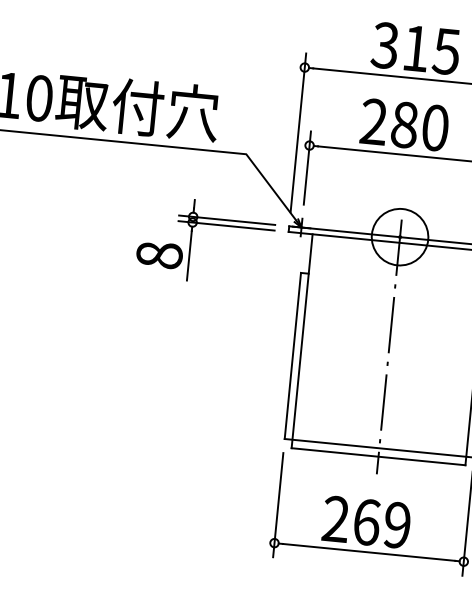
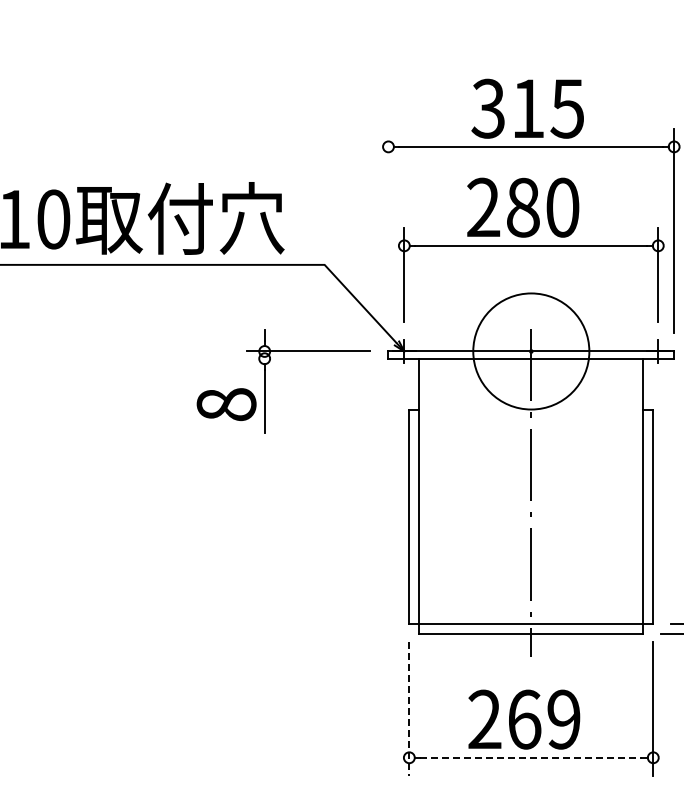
line: (298, 132) -> (388, 230), removed
line: (226, 225) -> (308, 358), removed
circle: (400, 237) -> (531, 351), size x1.6
line: (278, 505) -> (409, 709), solid -> dashed
line: (369, 552) -> (531, 757), solid -> dashed

